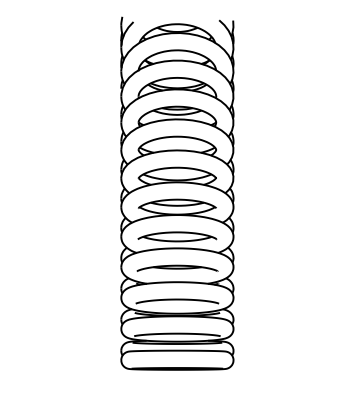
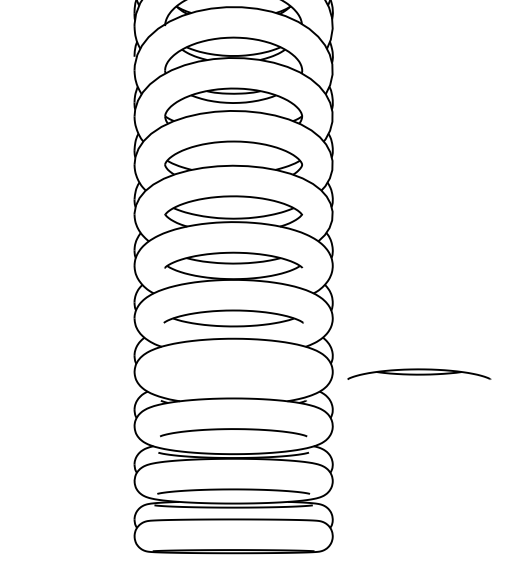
part: (177, 267) -> (419, 372), moved

